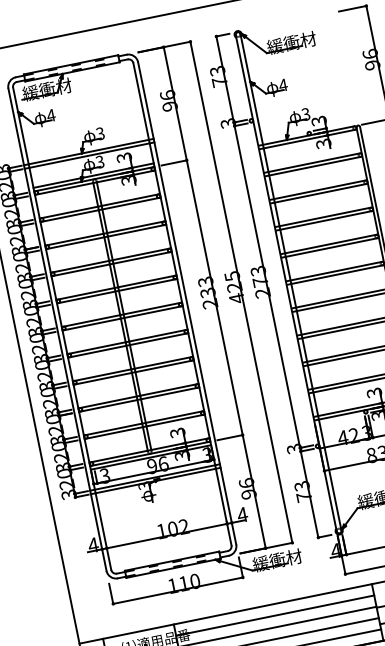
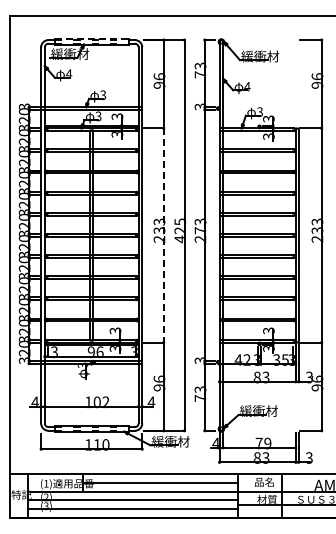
line: (70, 65) -> (91, 39), solid -> dashed
line: (214, 297) -> (163, 235), solid -> dashed

